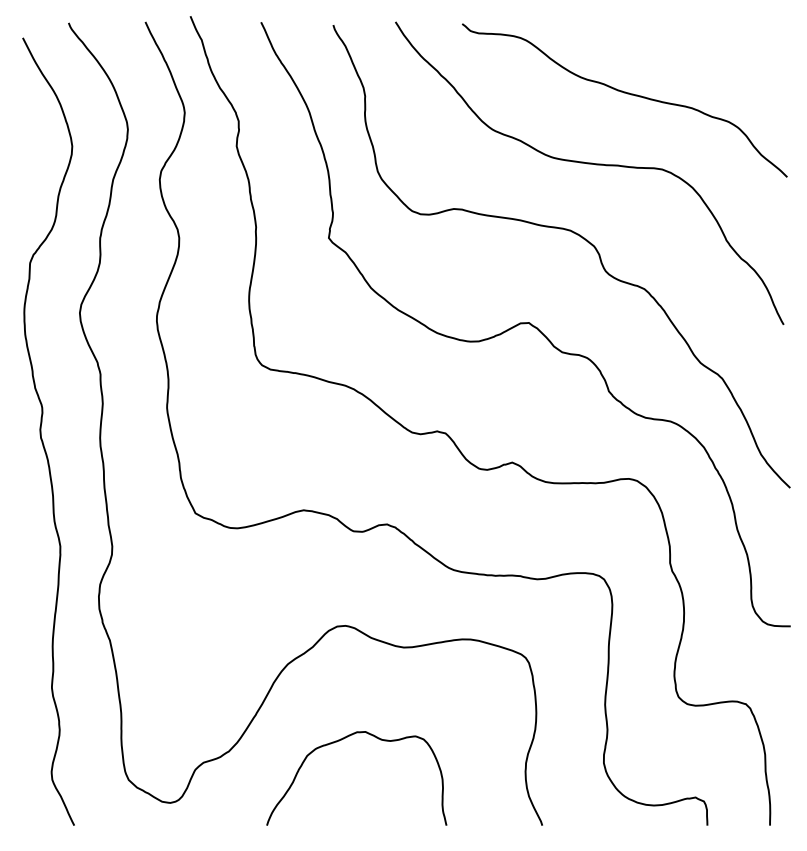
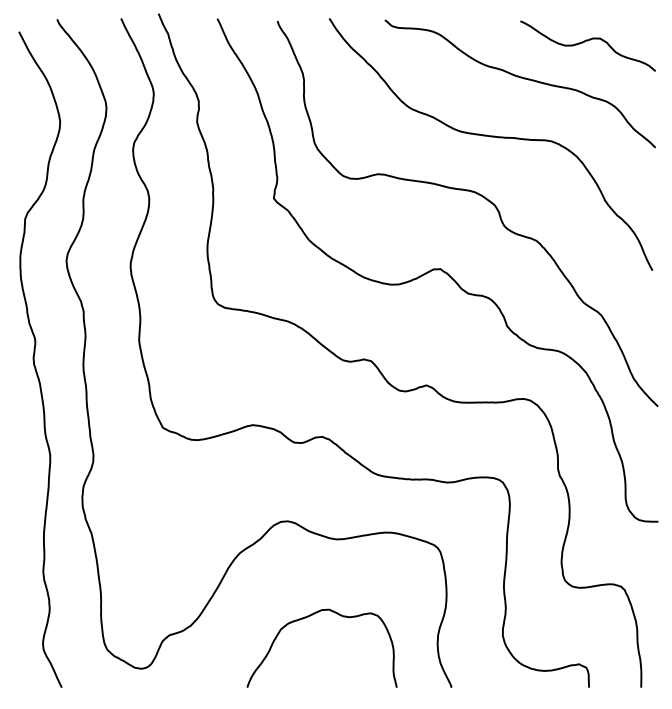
curve: (705, 49) -> (587, 41), added
curve: (338, 742) -> (306, 618), moved

